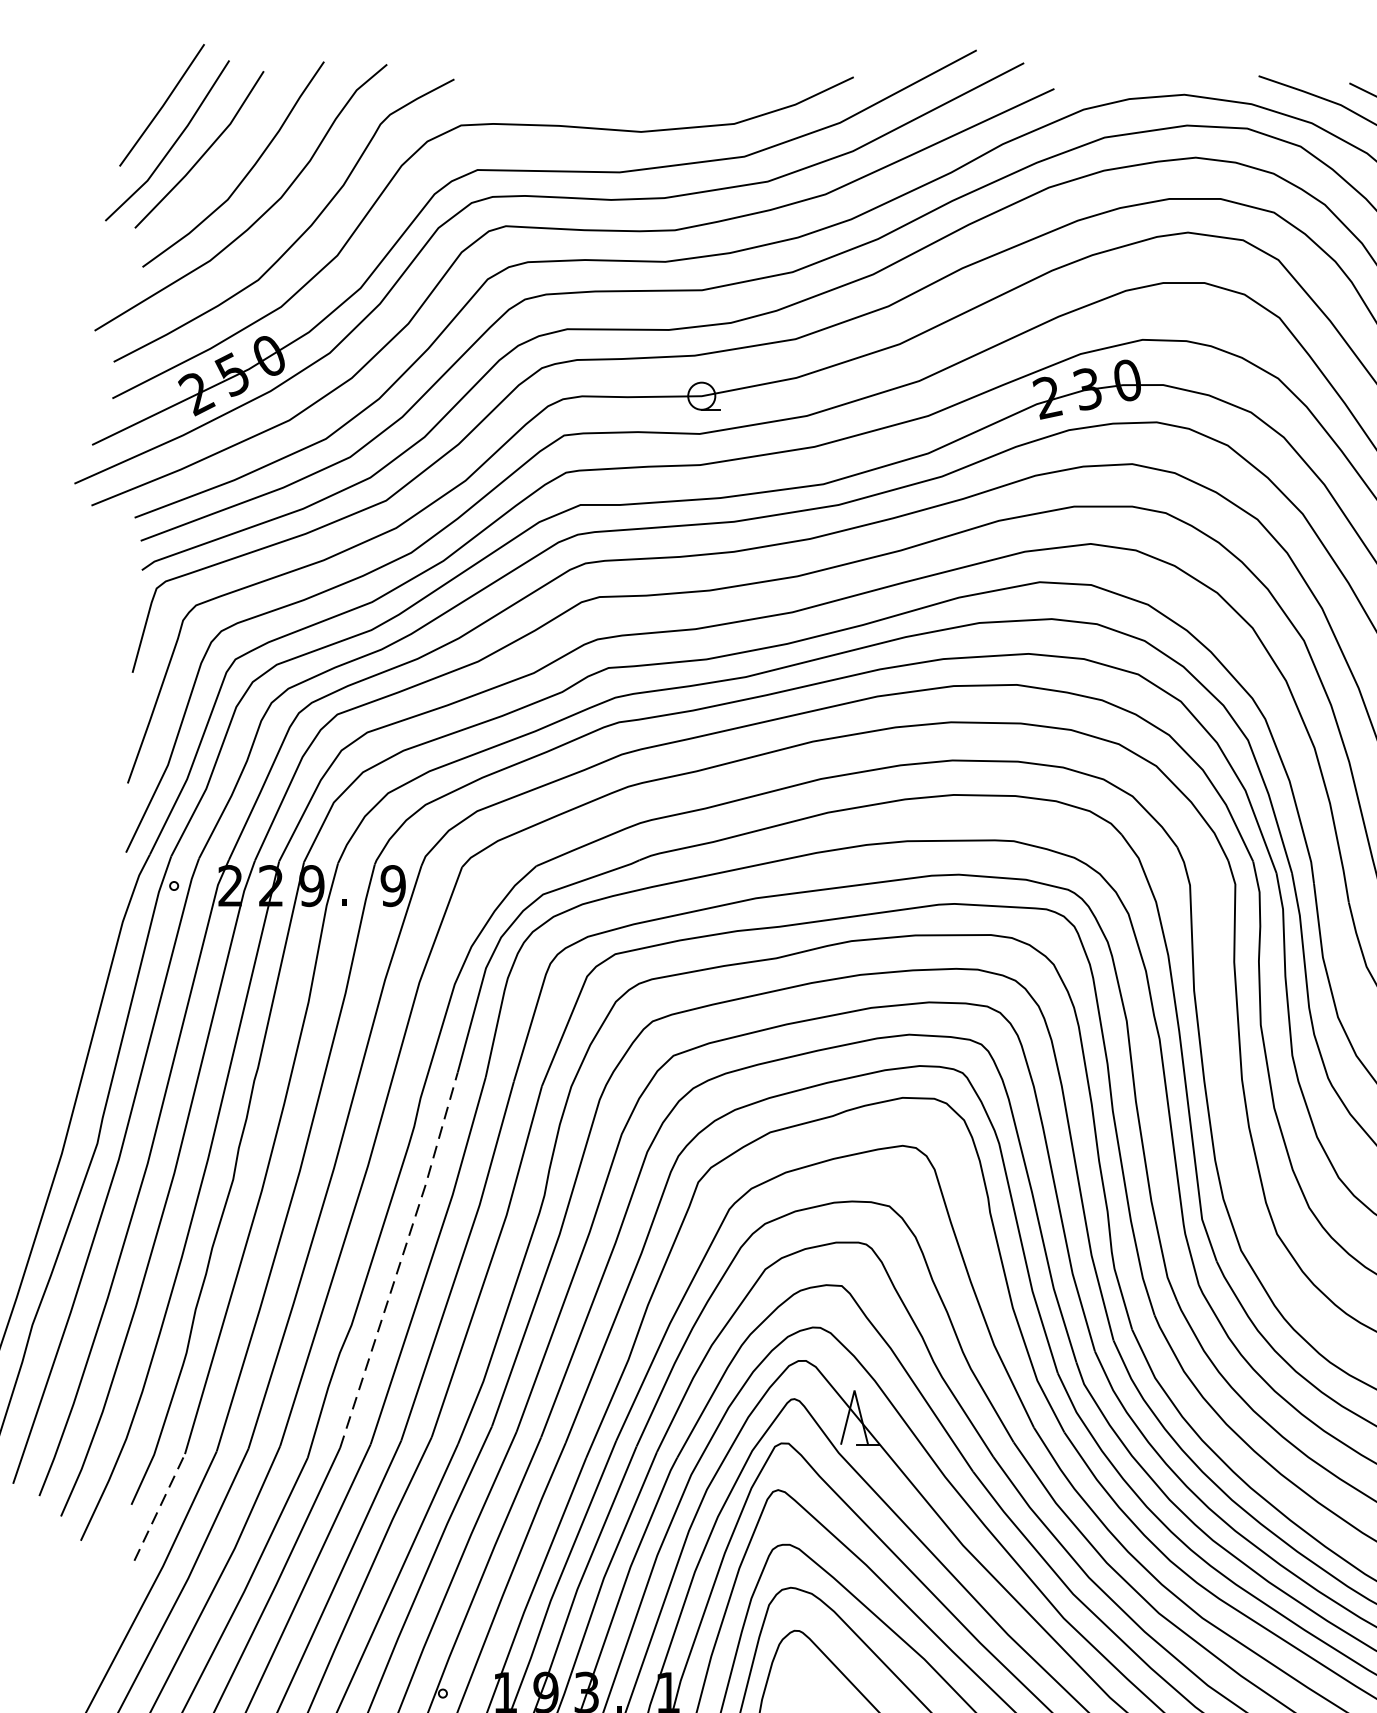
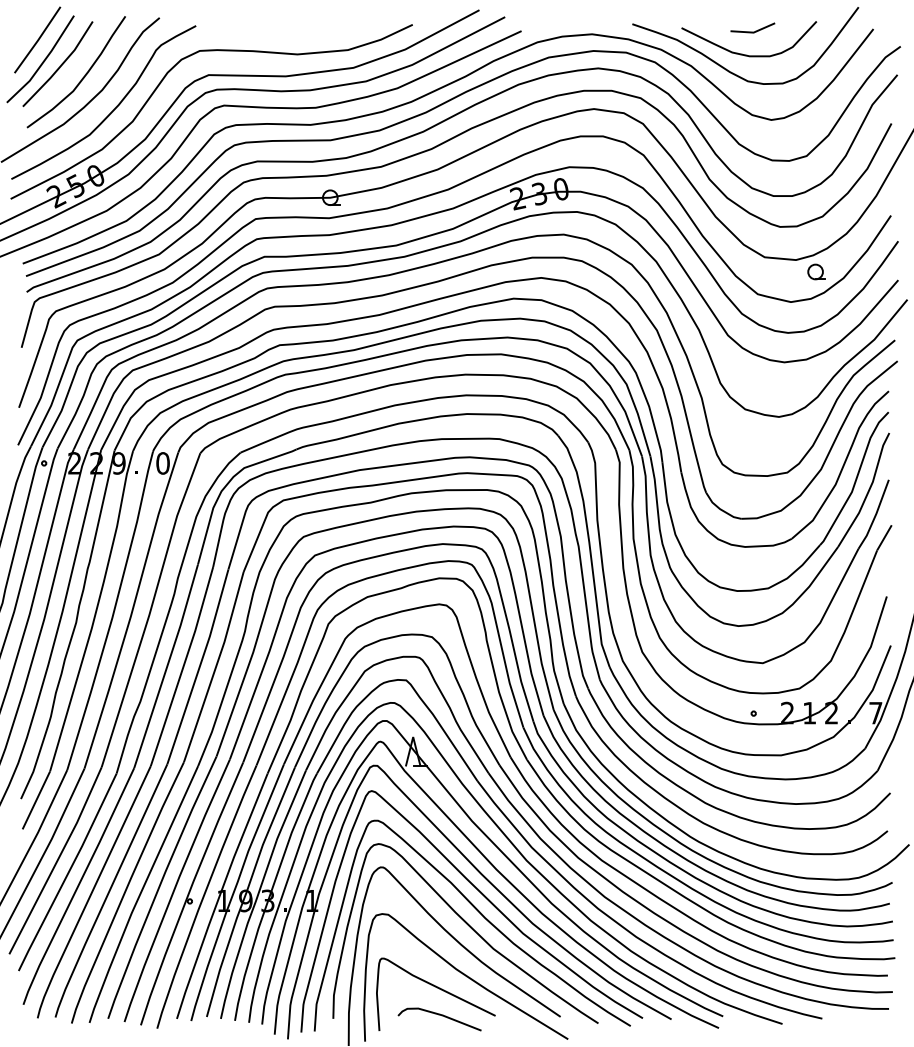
text: (392, 886) -> (162, 463), 9 -> 0
line: (401, 1260) -> (167, 666), dashed -> solid
line: (159, 1507) -> (36, 800), dashed -> solid

